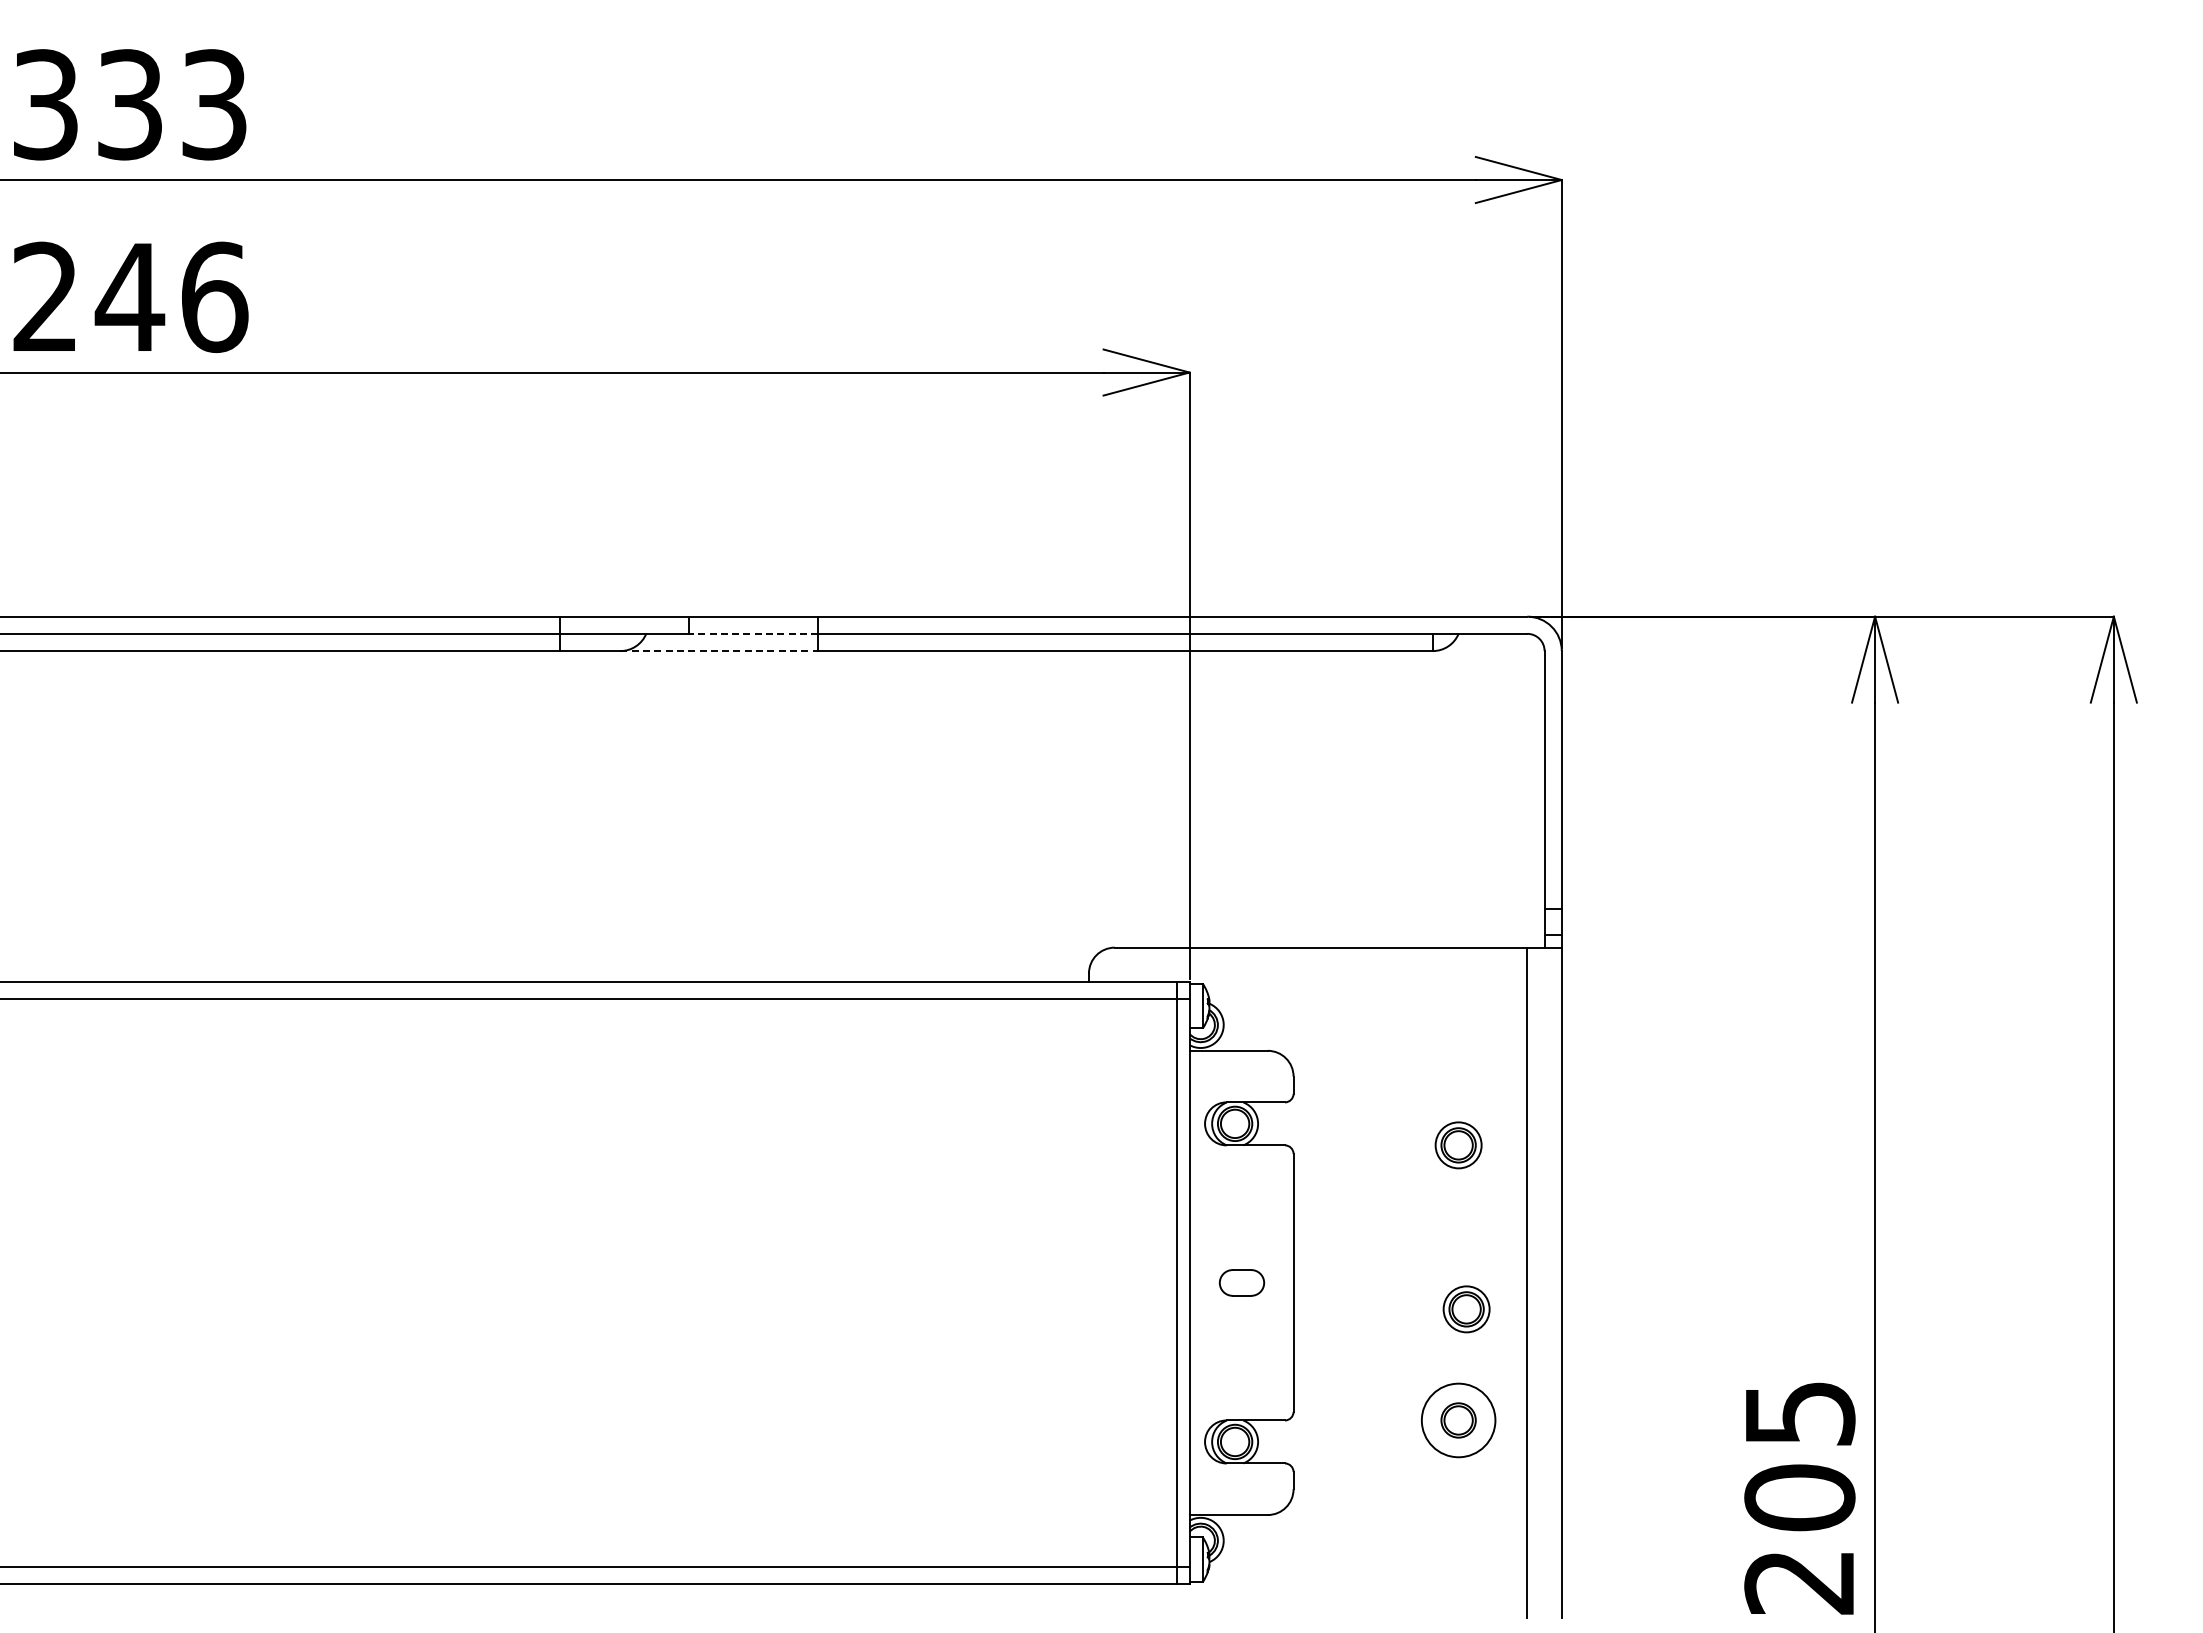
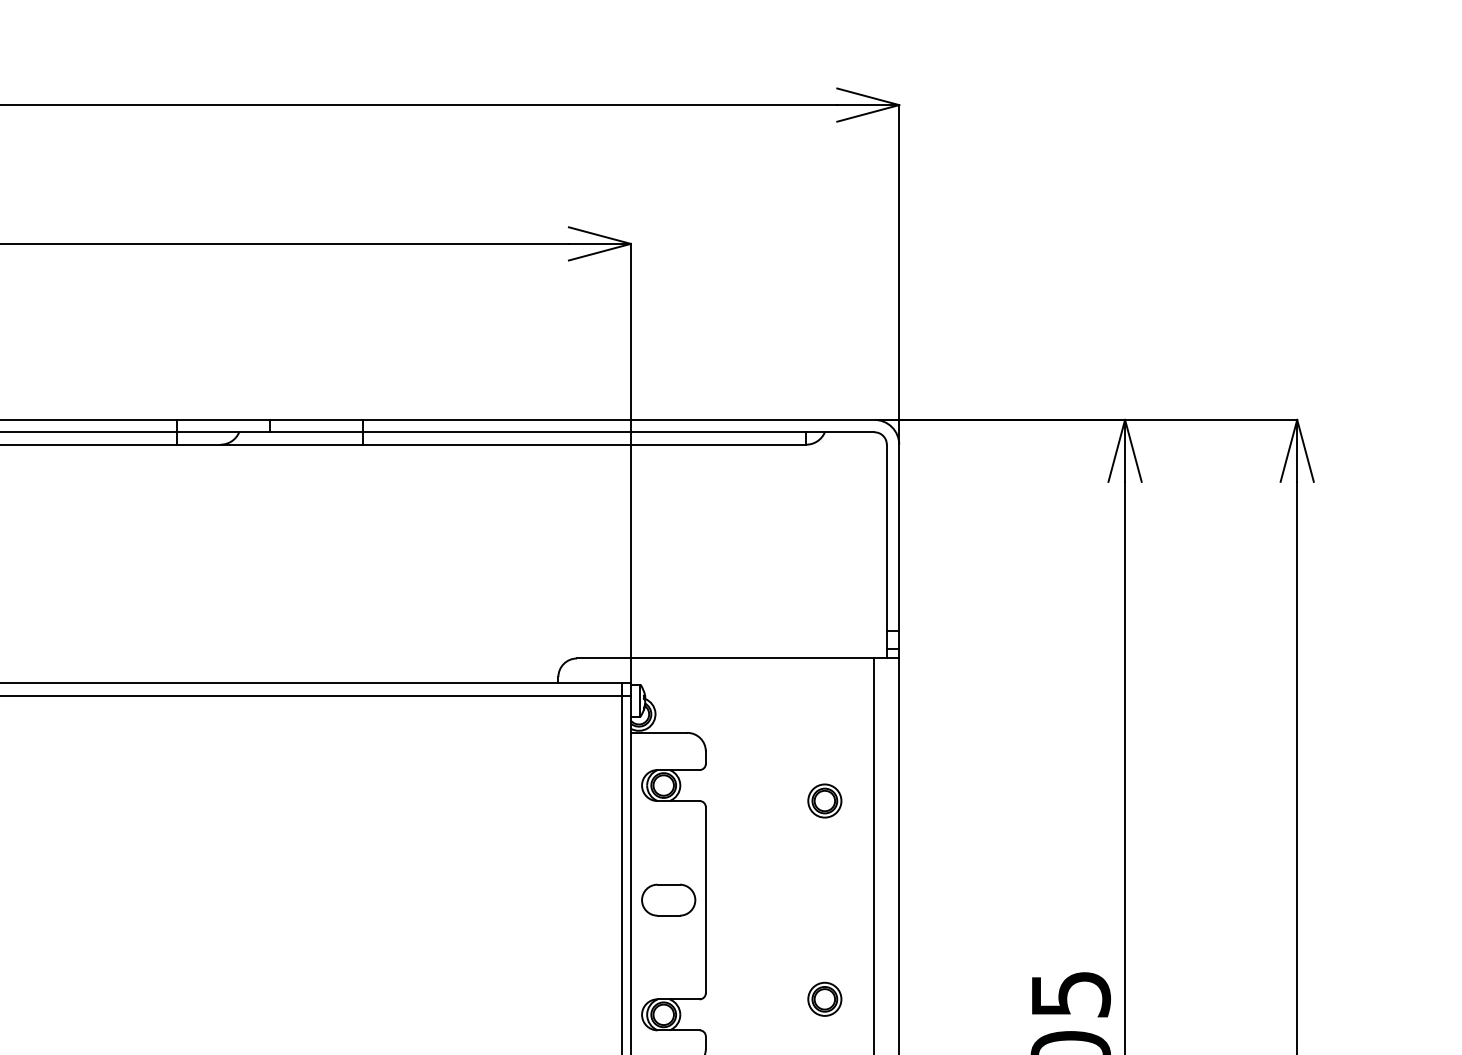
line: (753, 633) -> (316, 432), dashed -> solid
line: (719, 651) -> (292, 445), dashed -> solid
part: (1241, 1282) -> (668, 899), size x1.67
part: (1466, 1309) -> (830, 919), removed
circle: (1458, 1420) -> (824, 999), size x0.62

